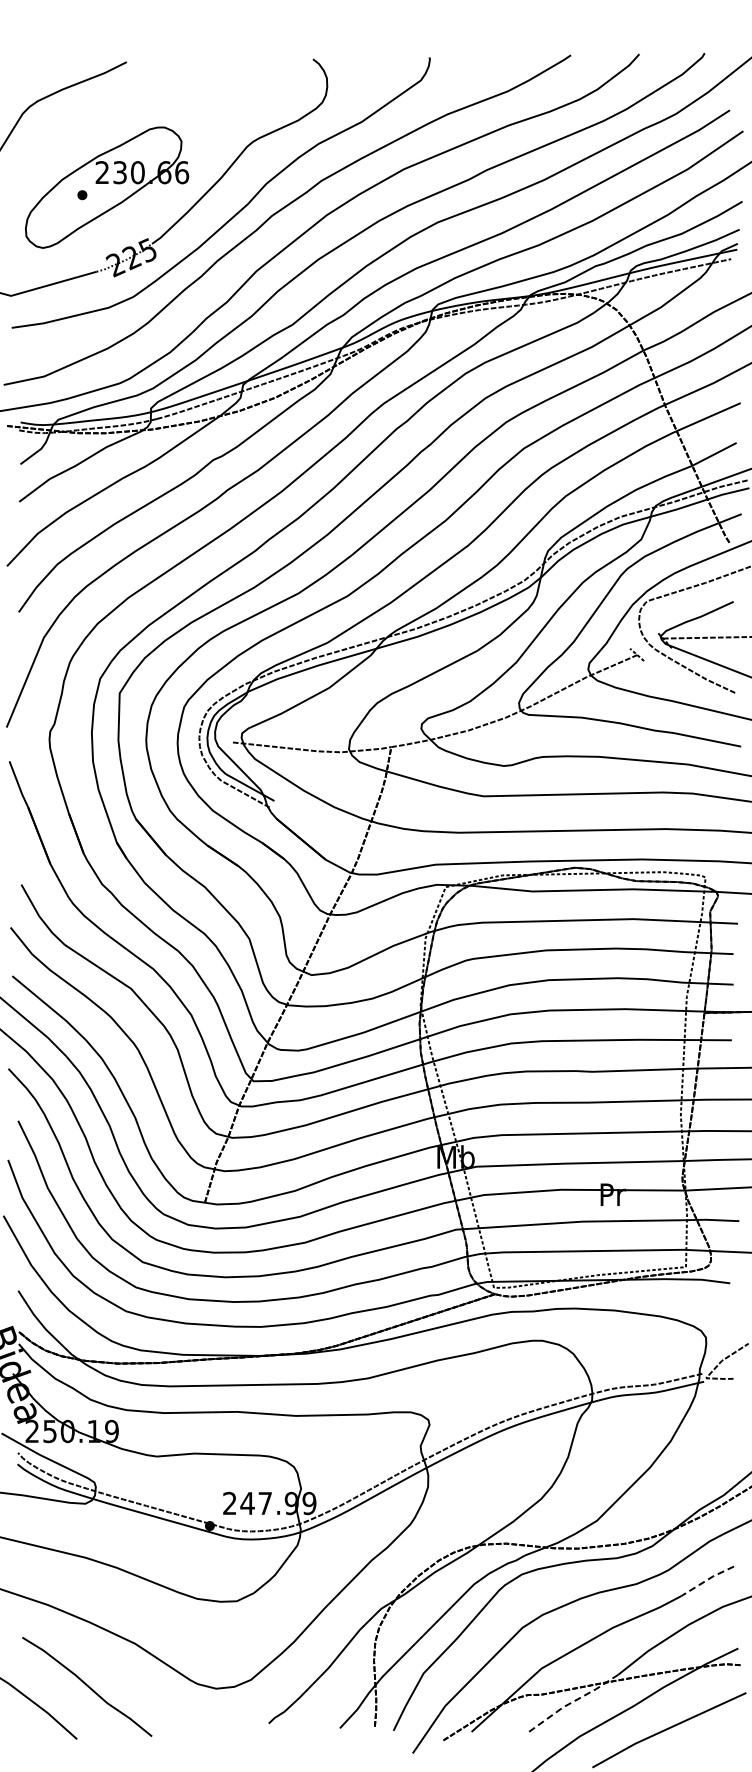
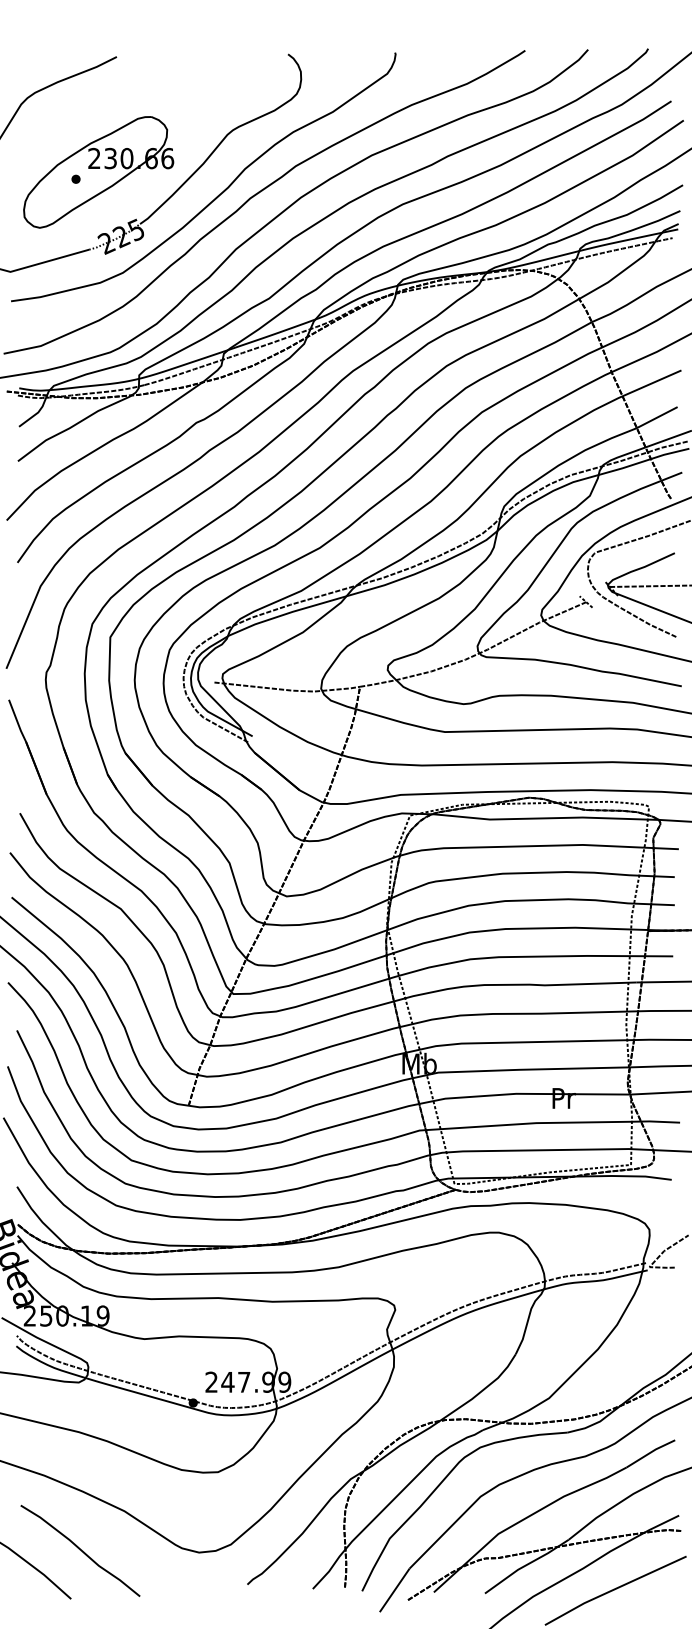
line: (707, 1580) -> (650, 1453), dashed -> solid
line: (571, 1702) -> (525, 1565), dashed -> solid

